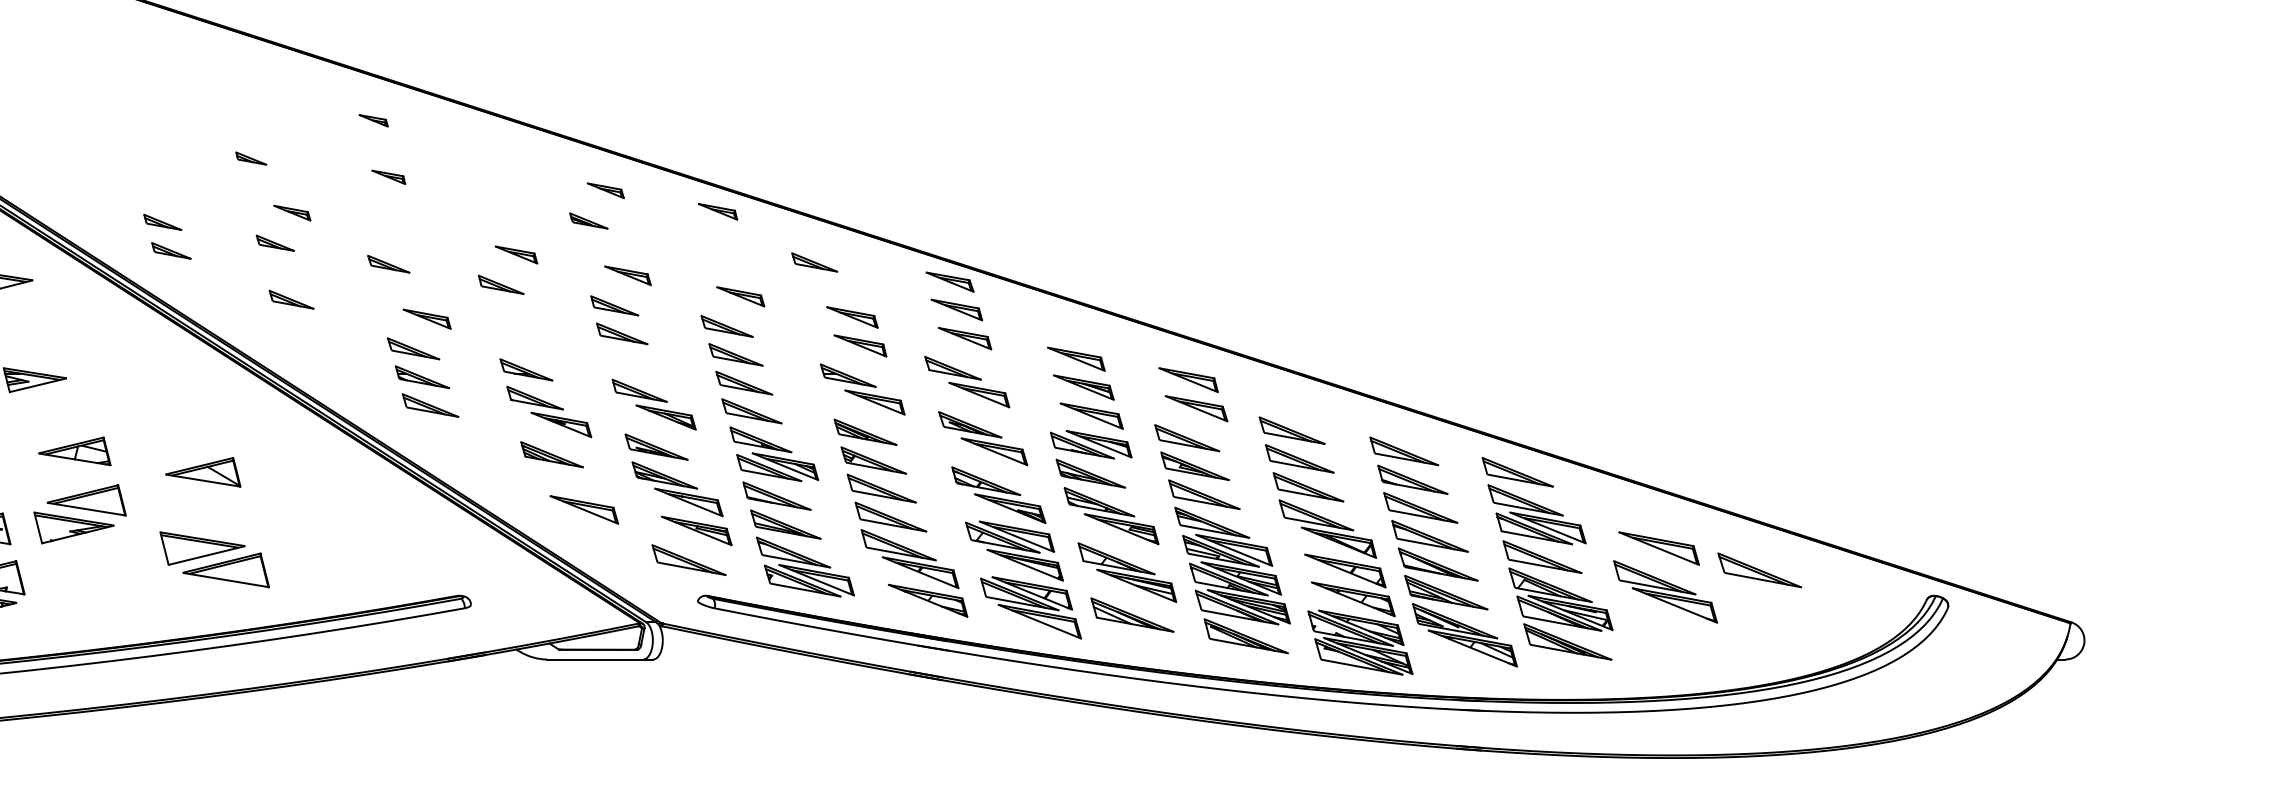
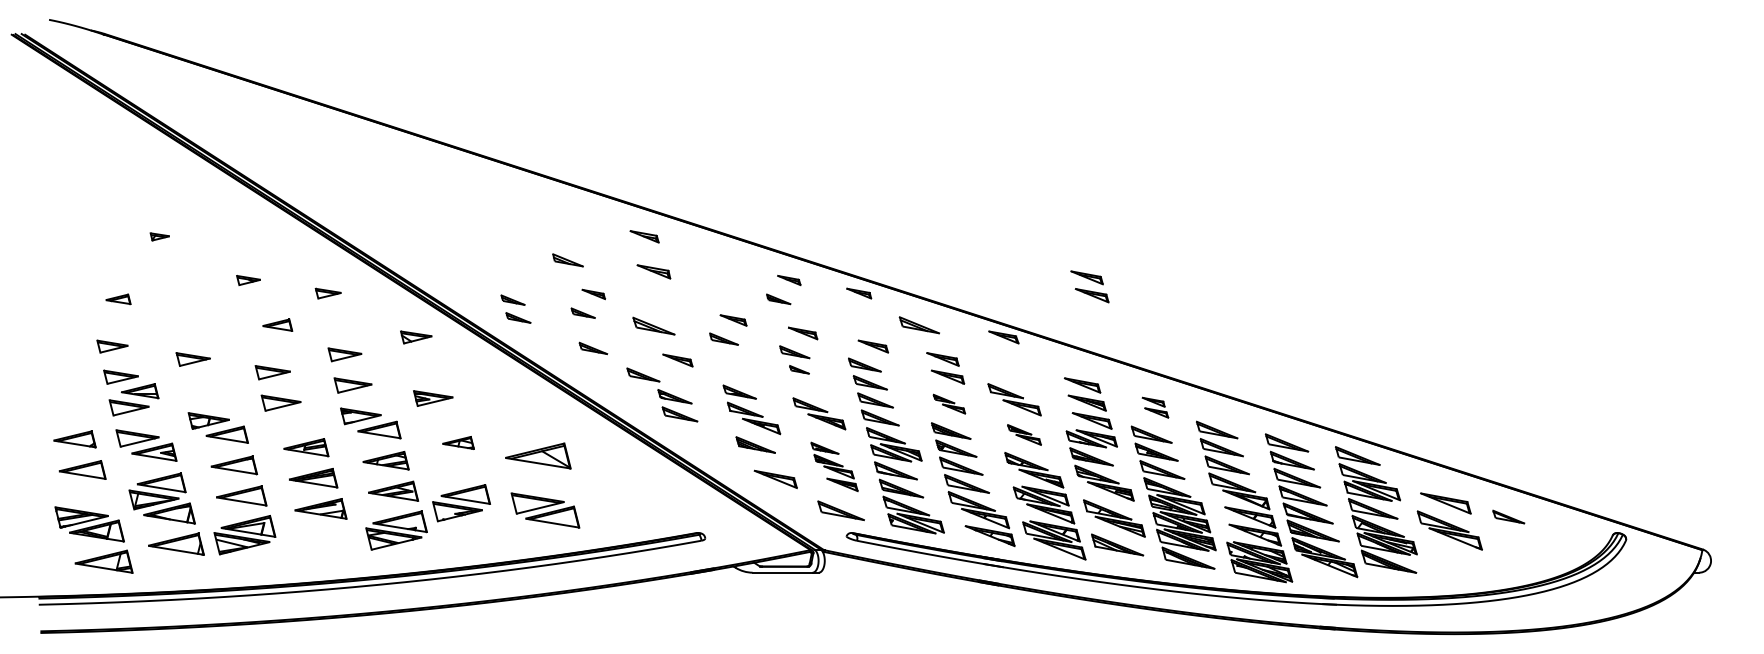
part: (373, 120) -> (644, 236), size x1.6
part: (251, 158) -> (568, 260), size x1.6
part: (388, 177) -> (653, 272), size x1.6
part: (814, 261) -> (919, 324), size x1.4
part: (388, 264) -> (653, 326), size x1.6
part: (960, 323) -> (1089, 286), moved
part: (622, 333) -> (799, 369), size x0.6
part: (413, 347) -> (643, 374), moved
part: (862, 388) -> (949, 403), size x0.6
part: (1193, 394) -> (1155, 407), size x0.6
part: (983, 437) -> (1024, 434), size x0.6
part: (75, 450) -> (458, 442), size x0.7
part: (203, 471) -> (538, 455), size x1.4
part: (678, 489) -> (834, 466), size x0.7
part: (80, 514) -> (461, 503), moved
part: (1759, 569) -> (1508, 516), size x0.6

